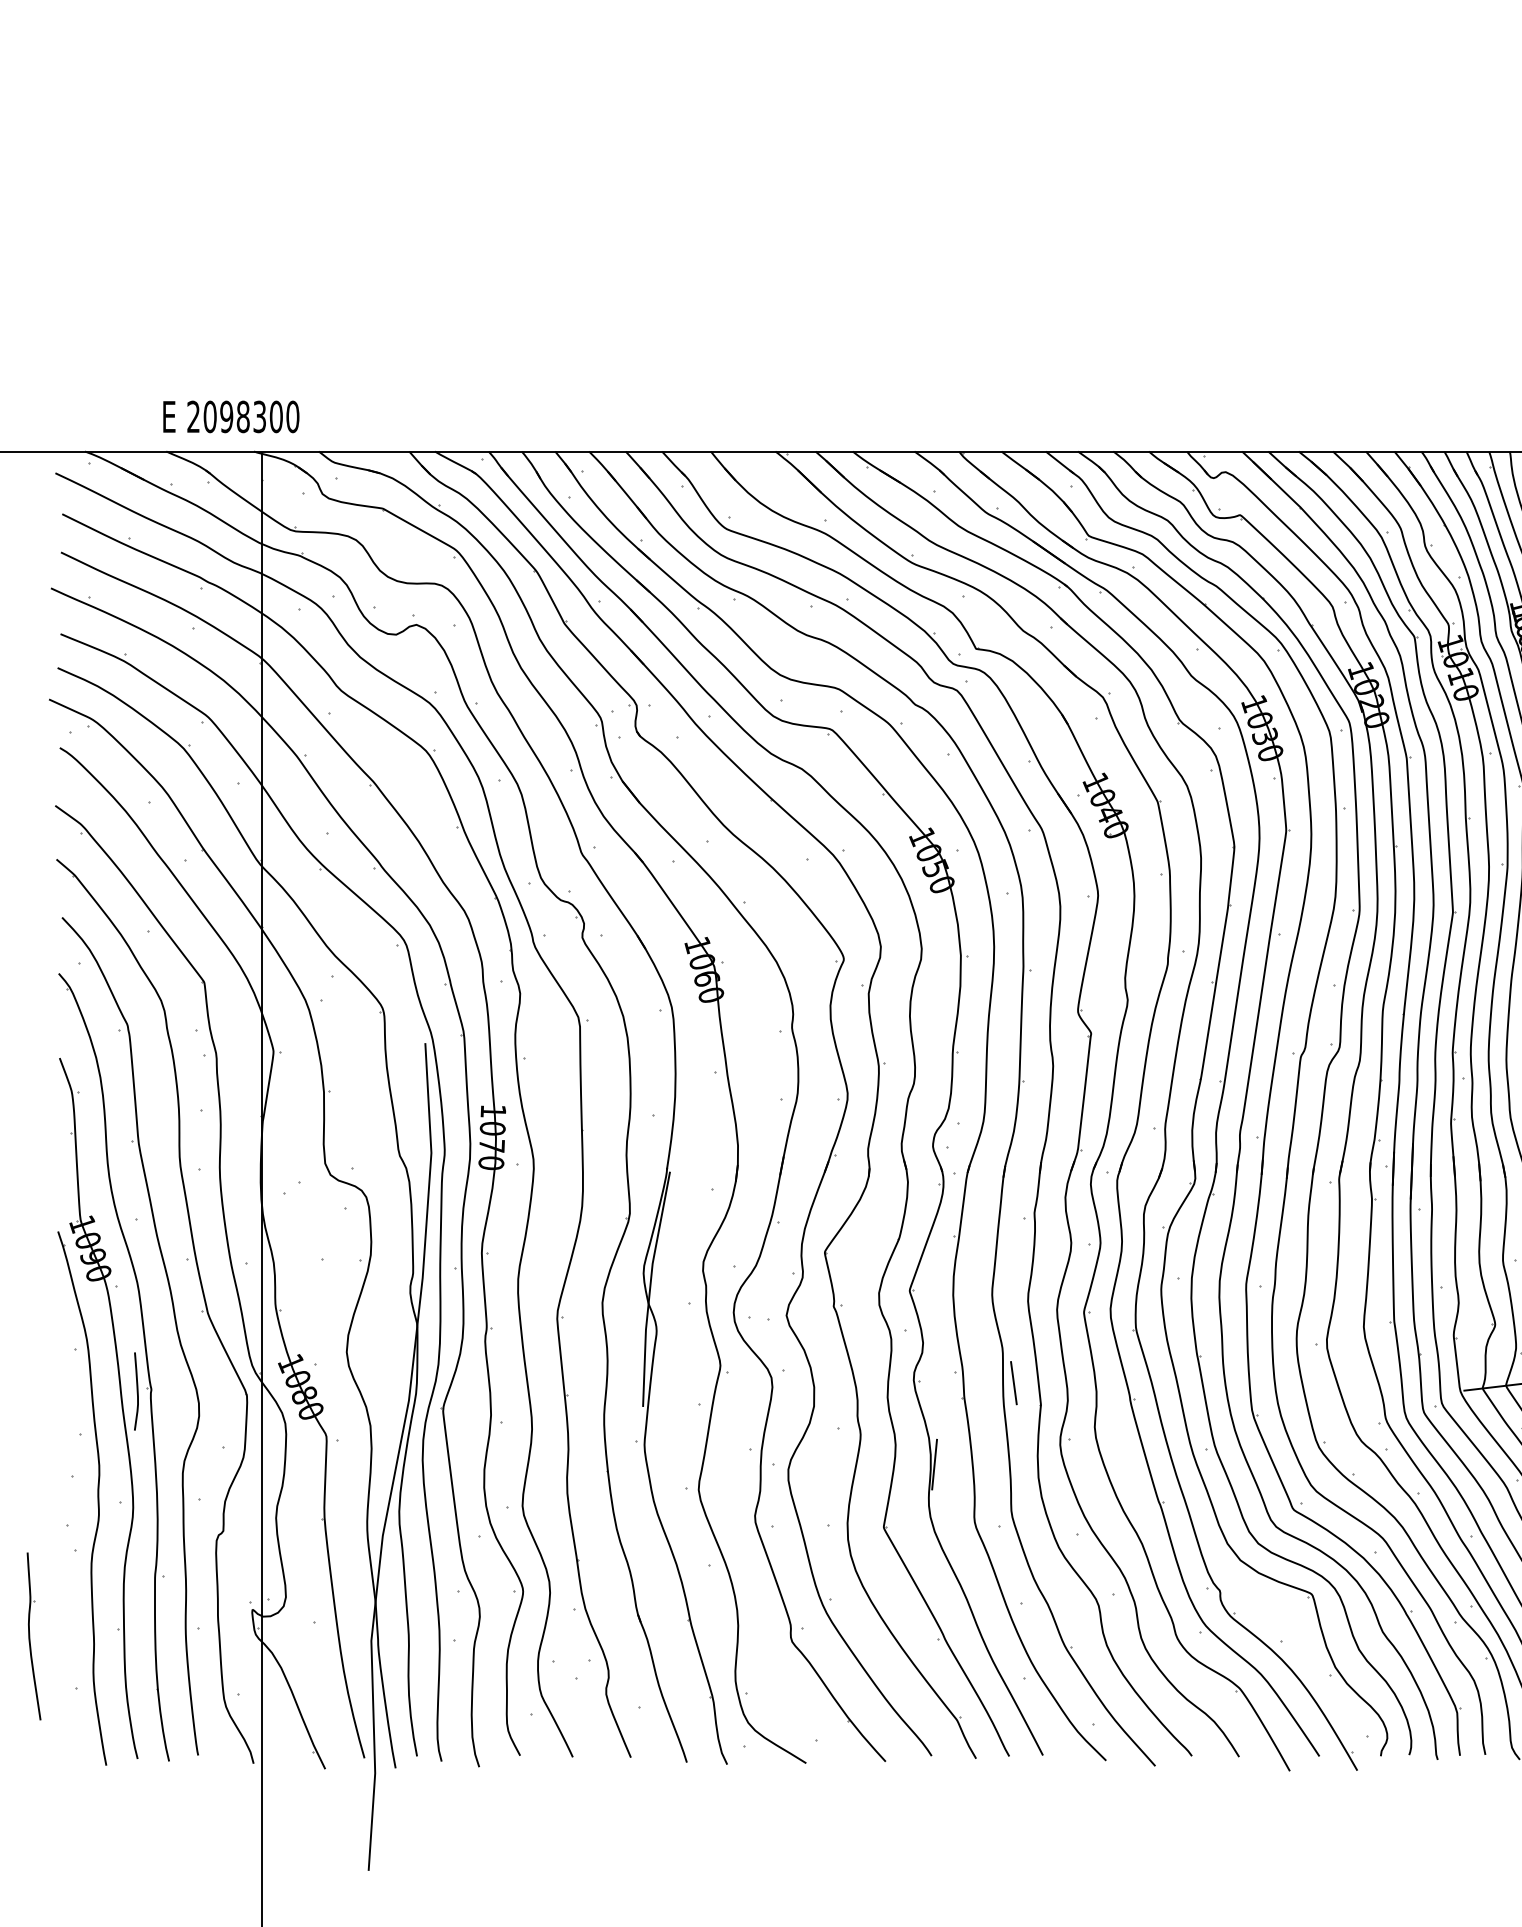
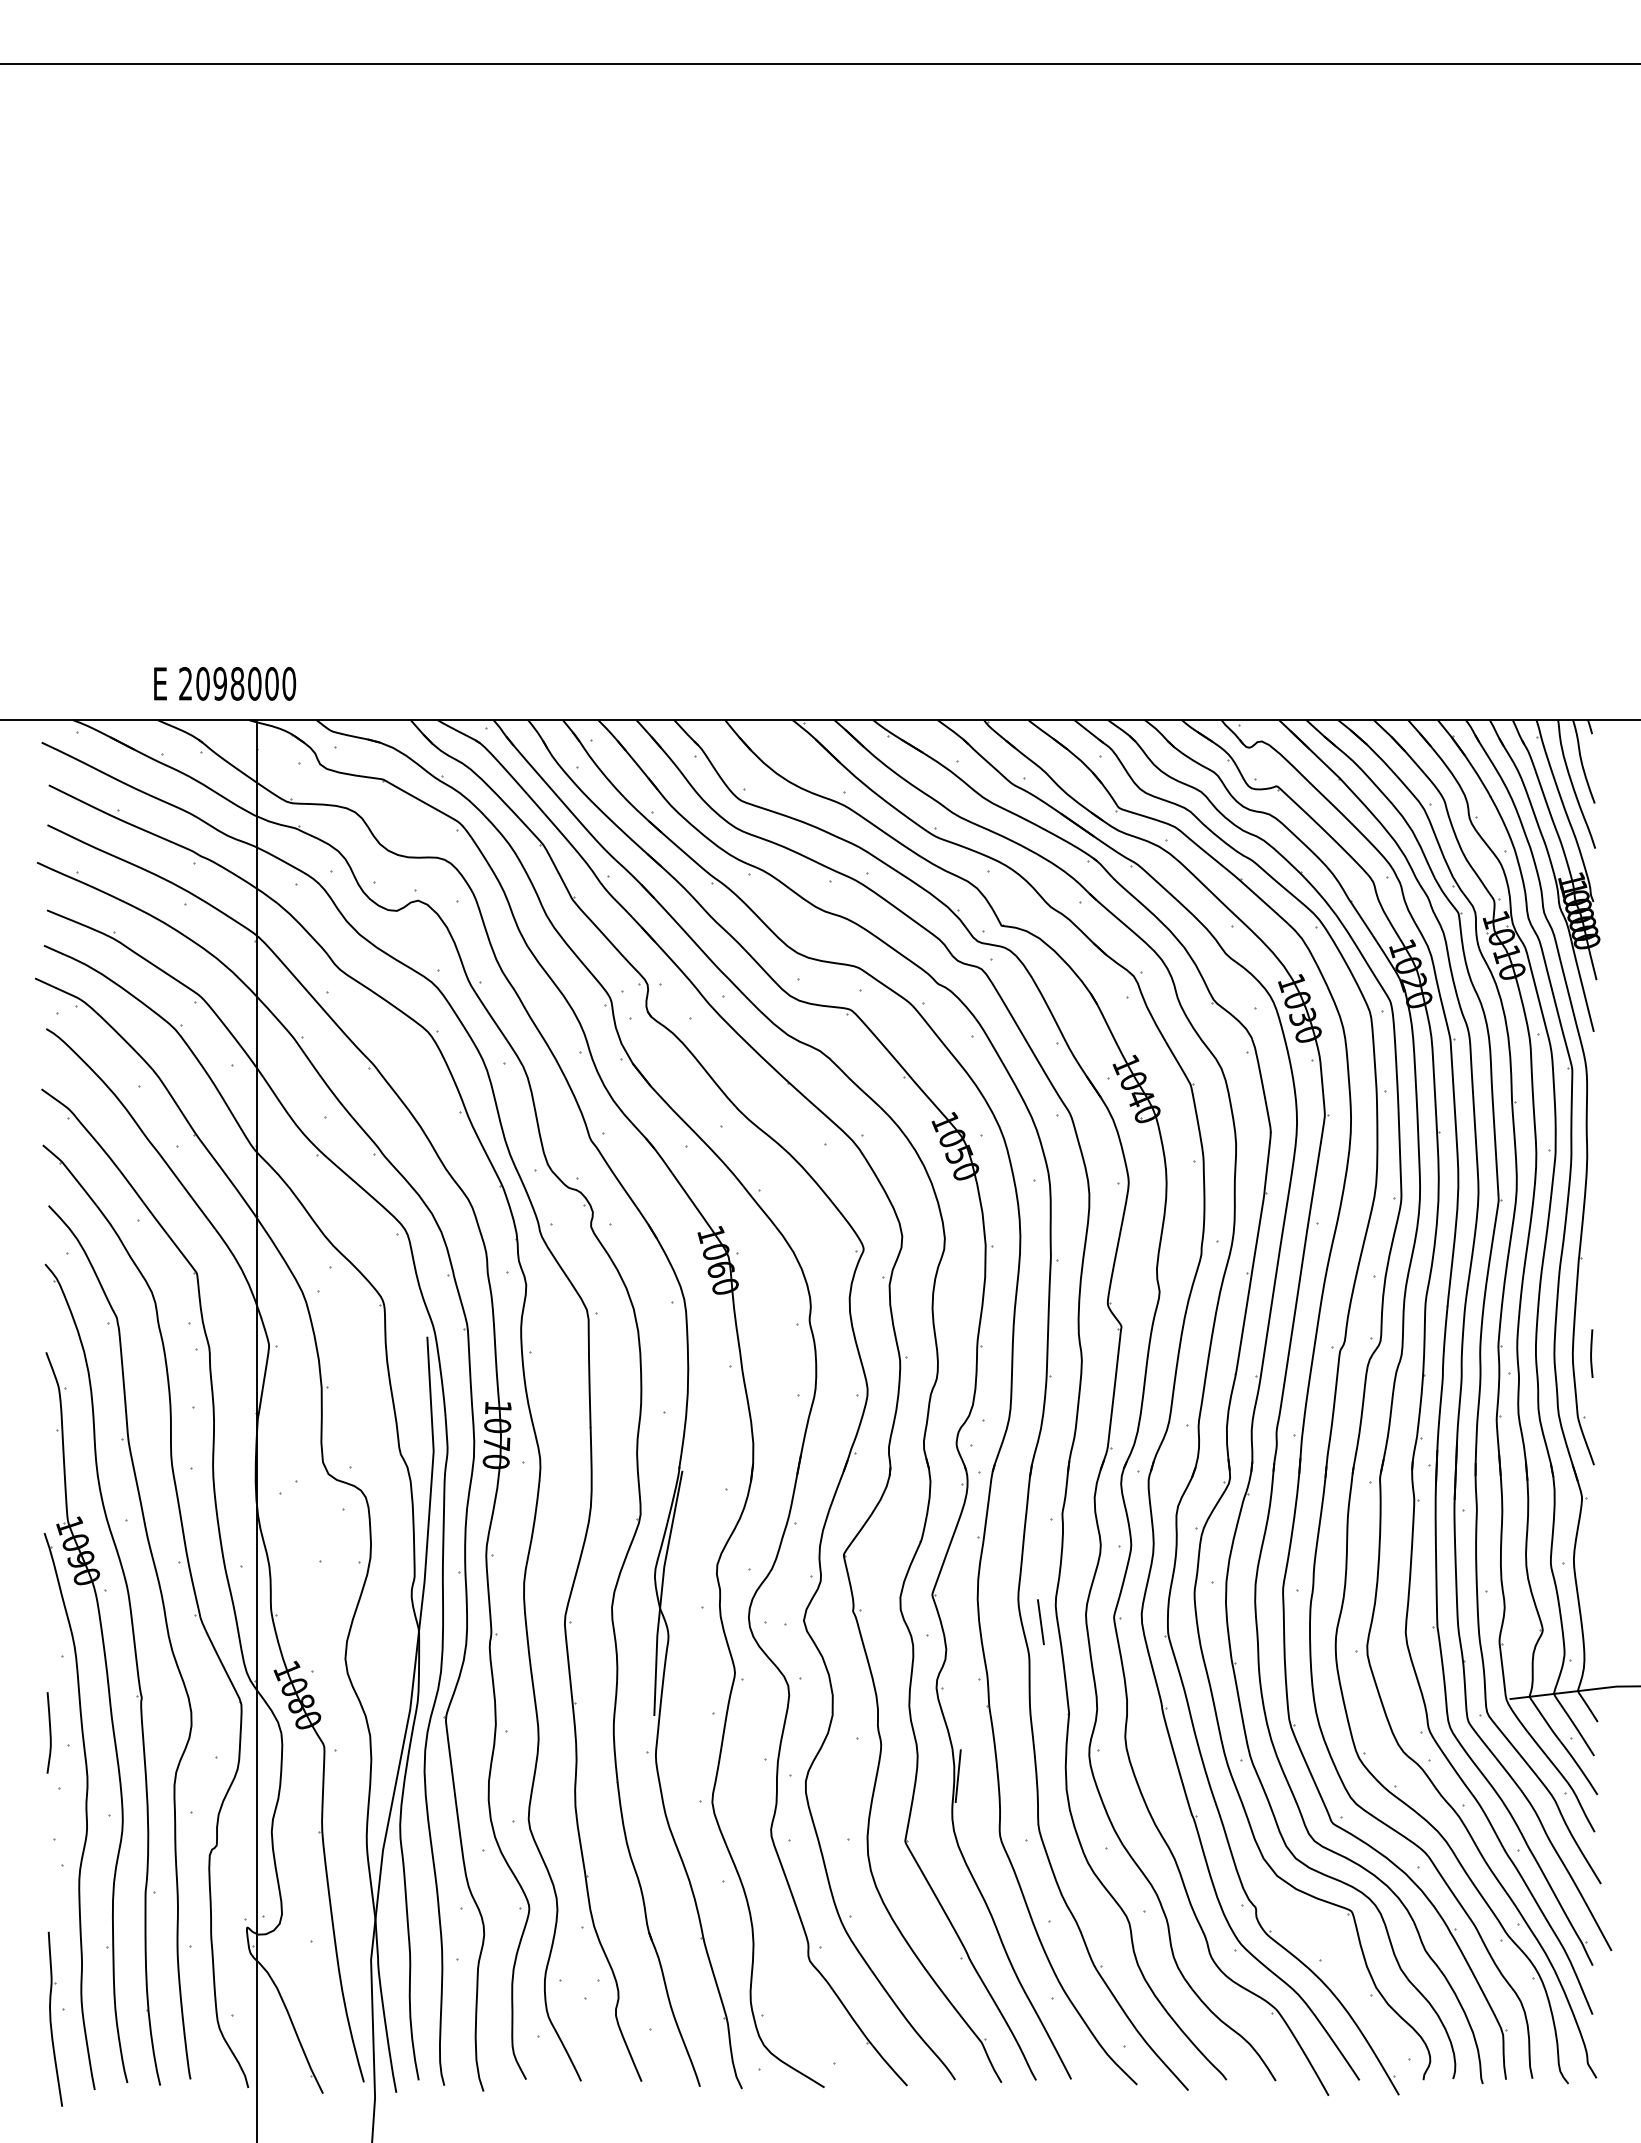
text: (259, 416) -> (254, 683), 2098300 -> 2098000
line: (1013, 1383) -> (1040, 1622), moved
curve: (136, 1391) -> (49, 1732), moved
part: (33, 1635) -> (54, 2018), moved

